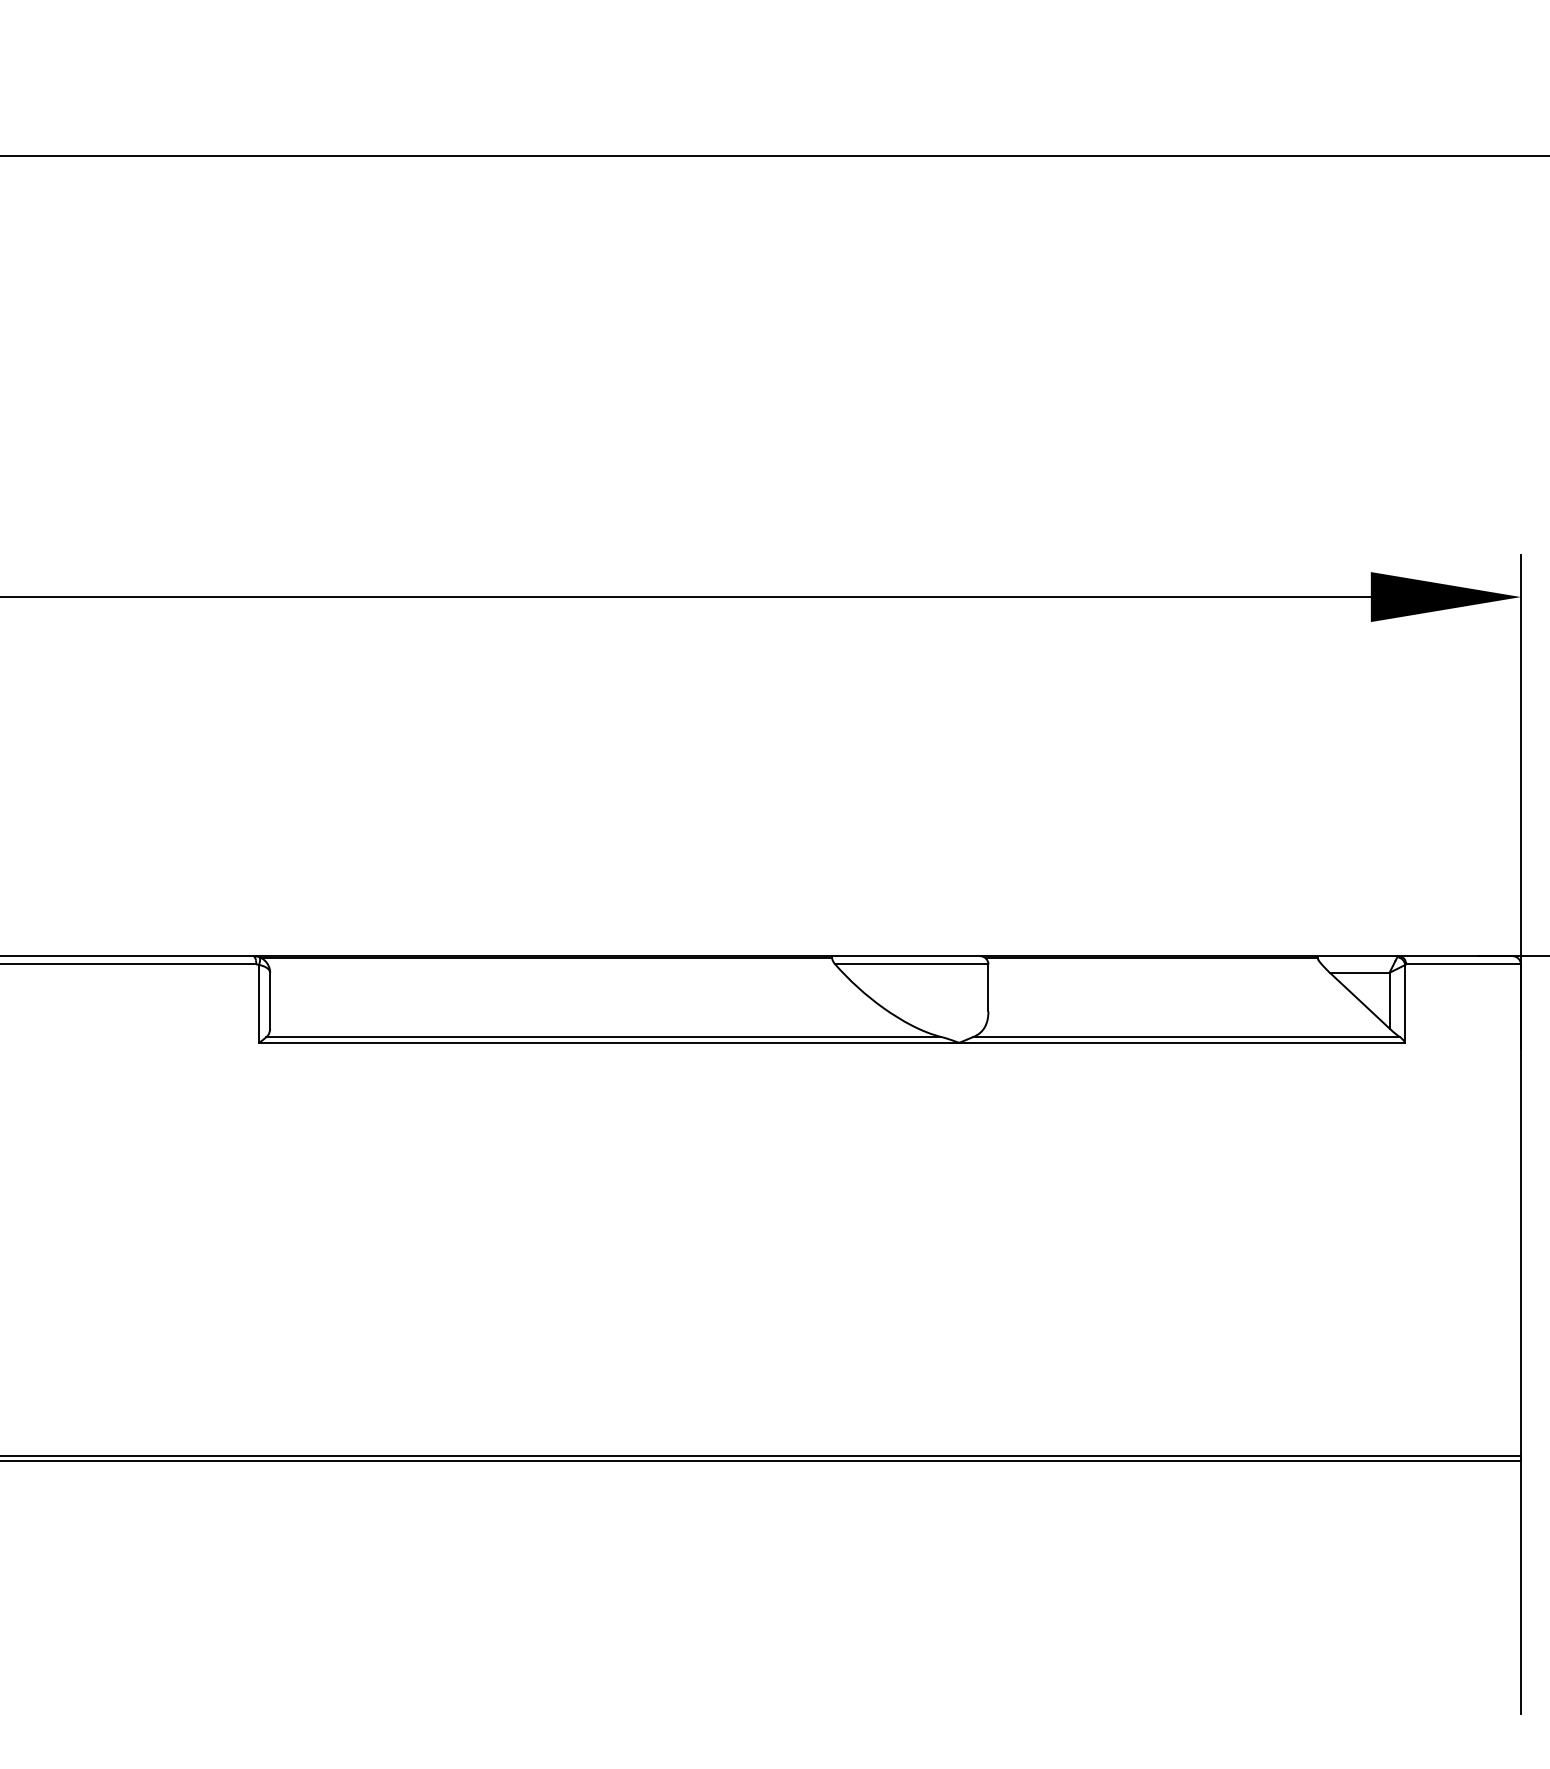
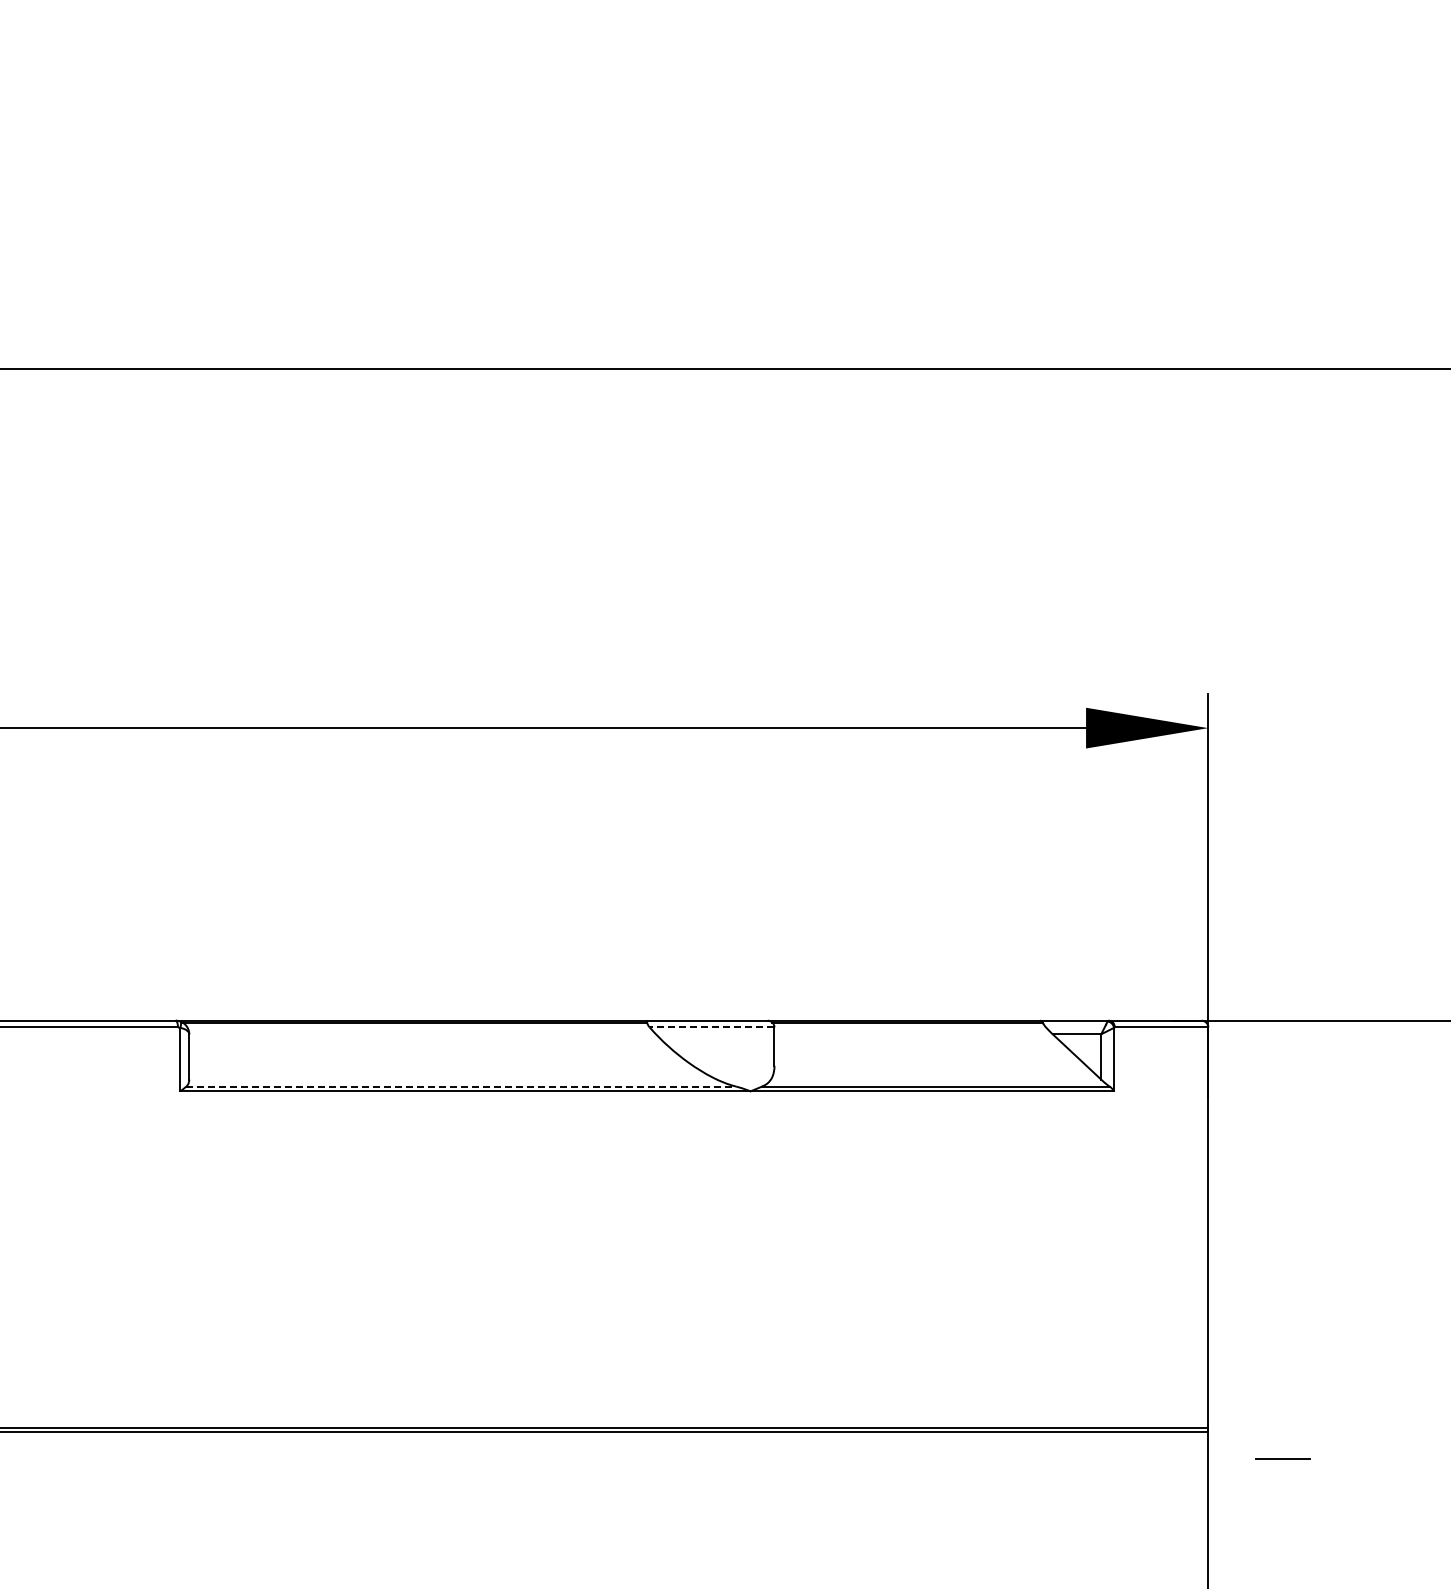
line: (911, 964) -> (711, 1027), solid -> dashed
line: (604, 1036) -> (461, 1086), solid -> dashed

